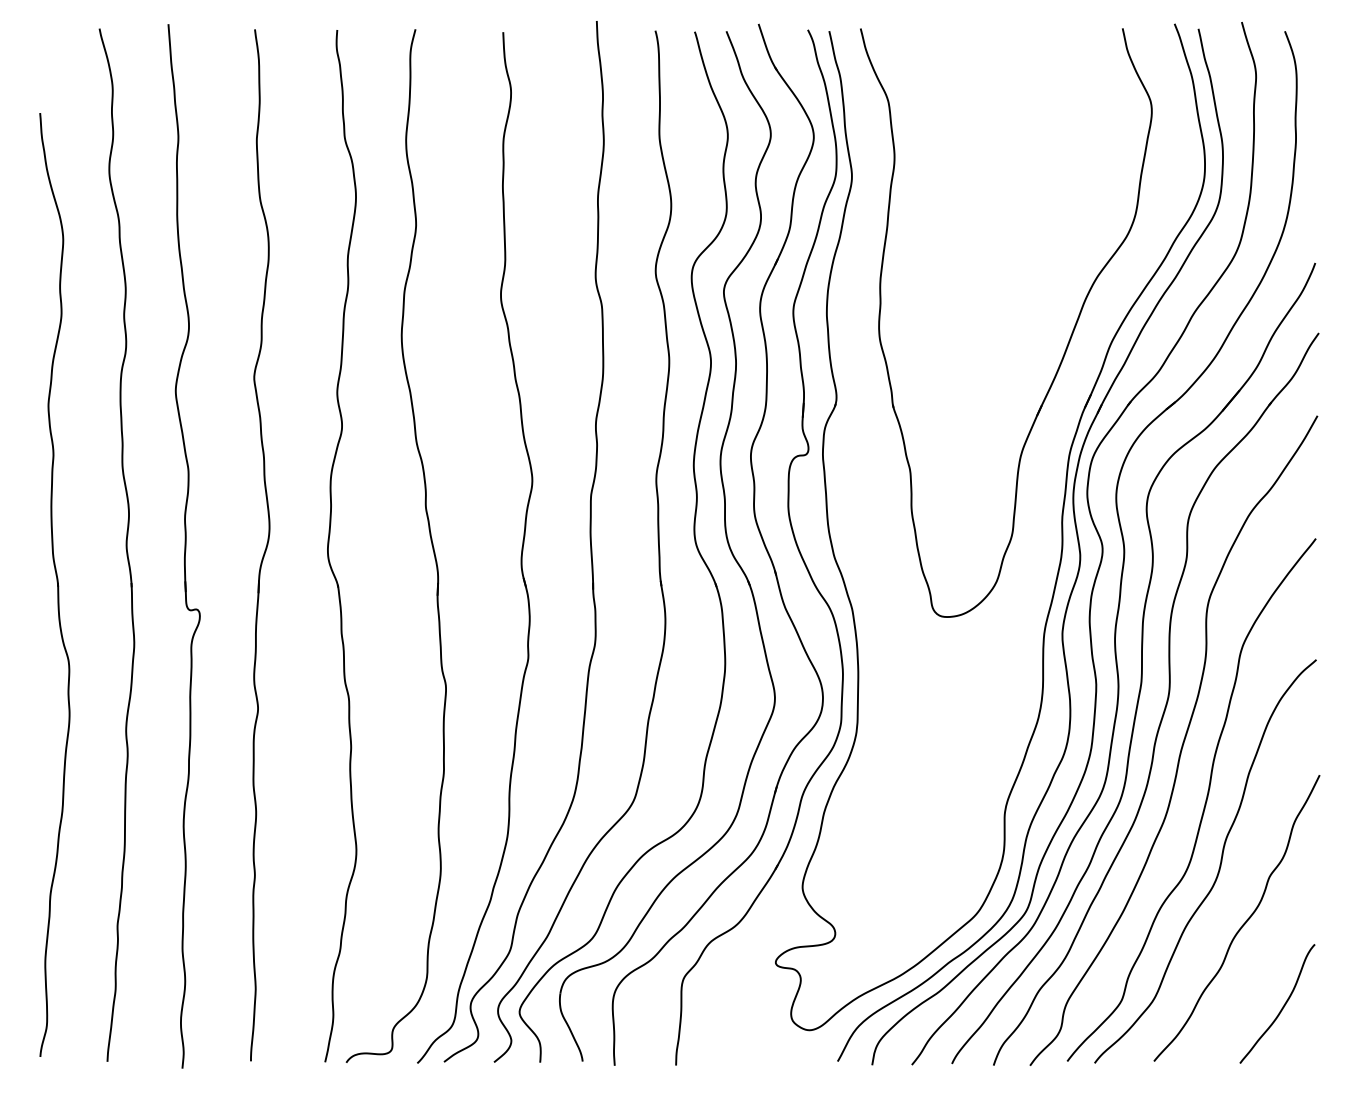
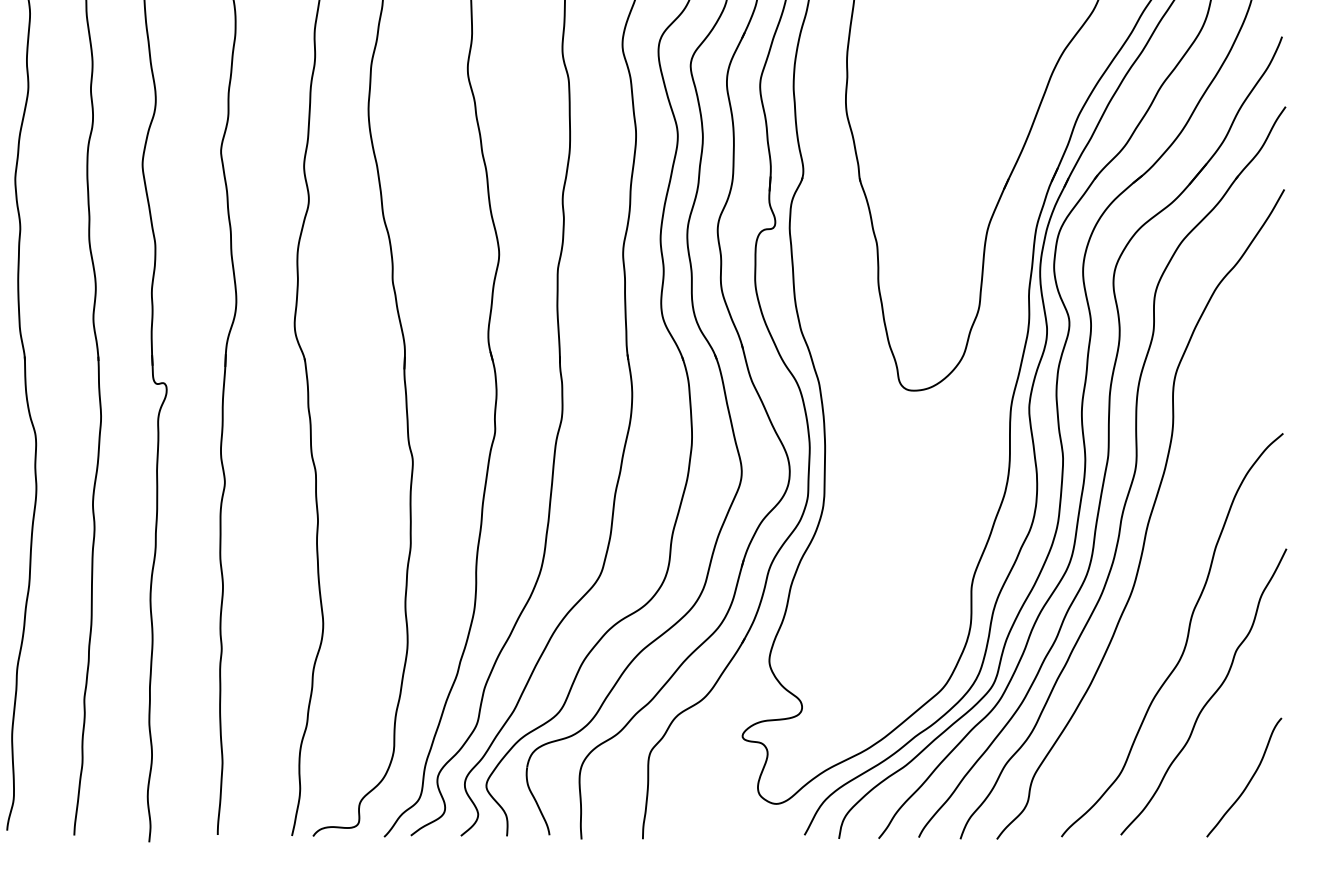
curve: (1204, 803) -> (1171, 577), removed

